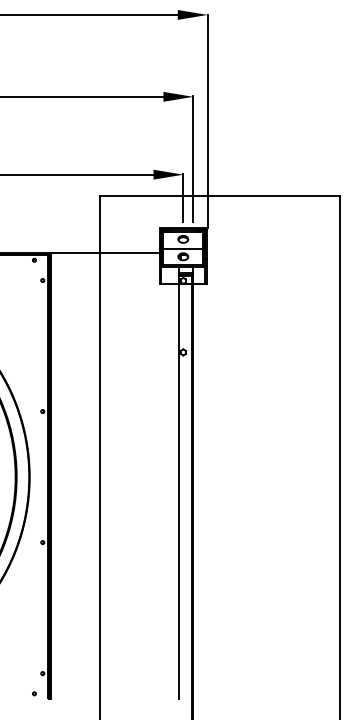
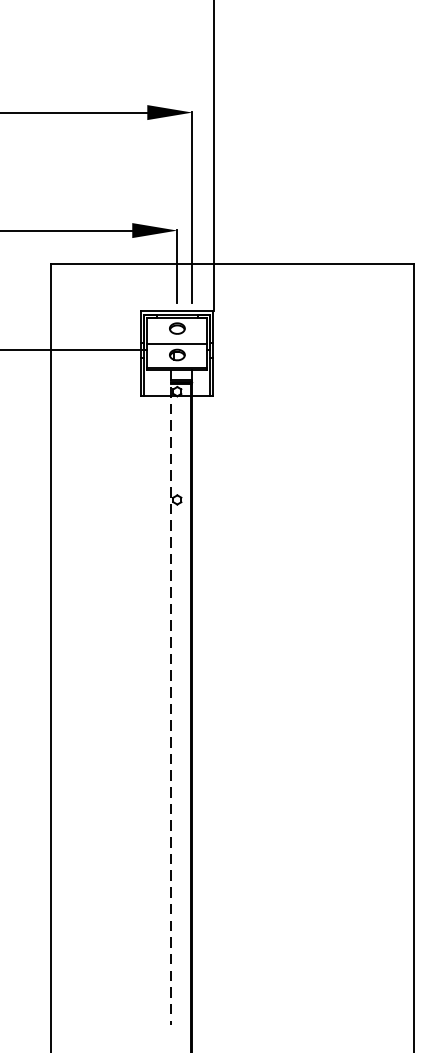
line: (179, 482) -> (171, 697), solid -> dashed

